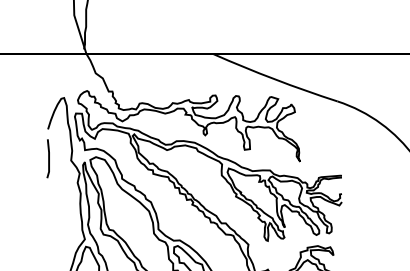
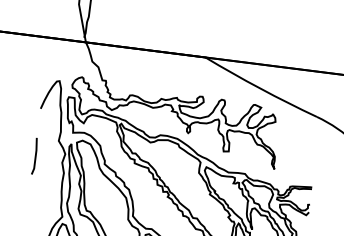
line: (48, 158) -> (35, 156), moved

